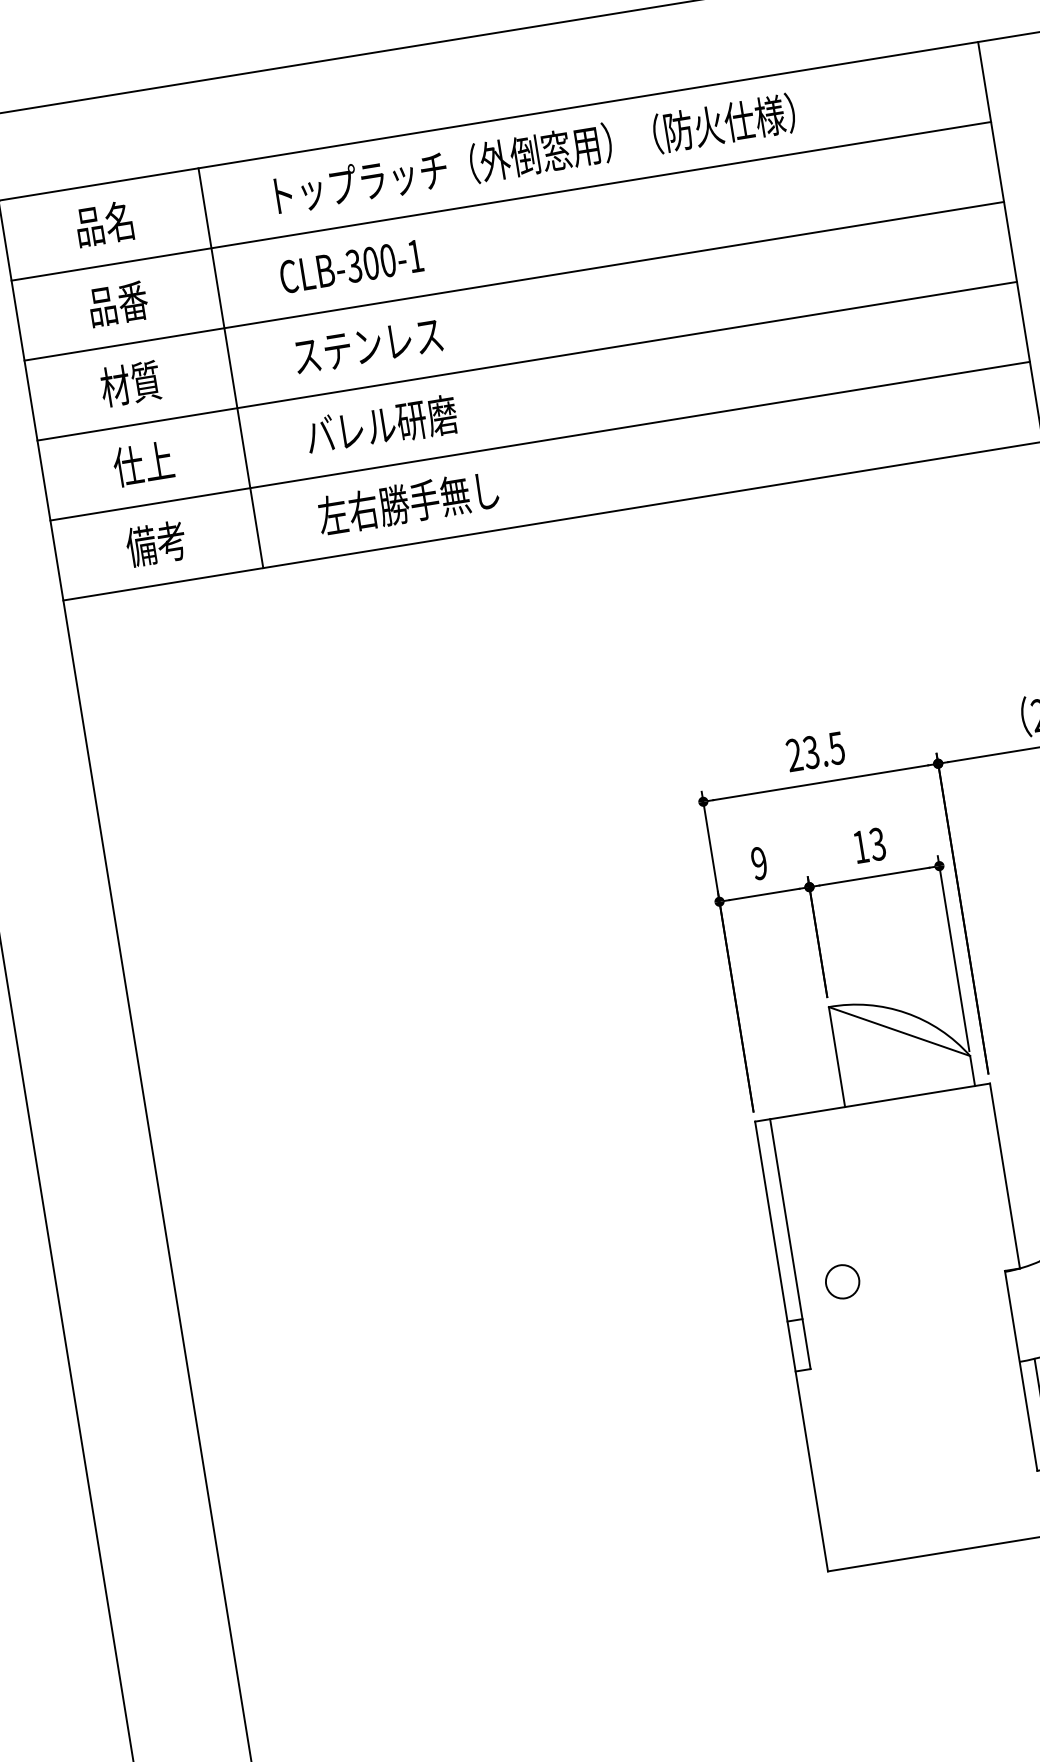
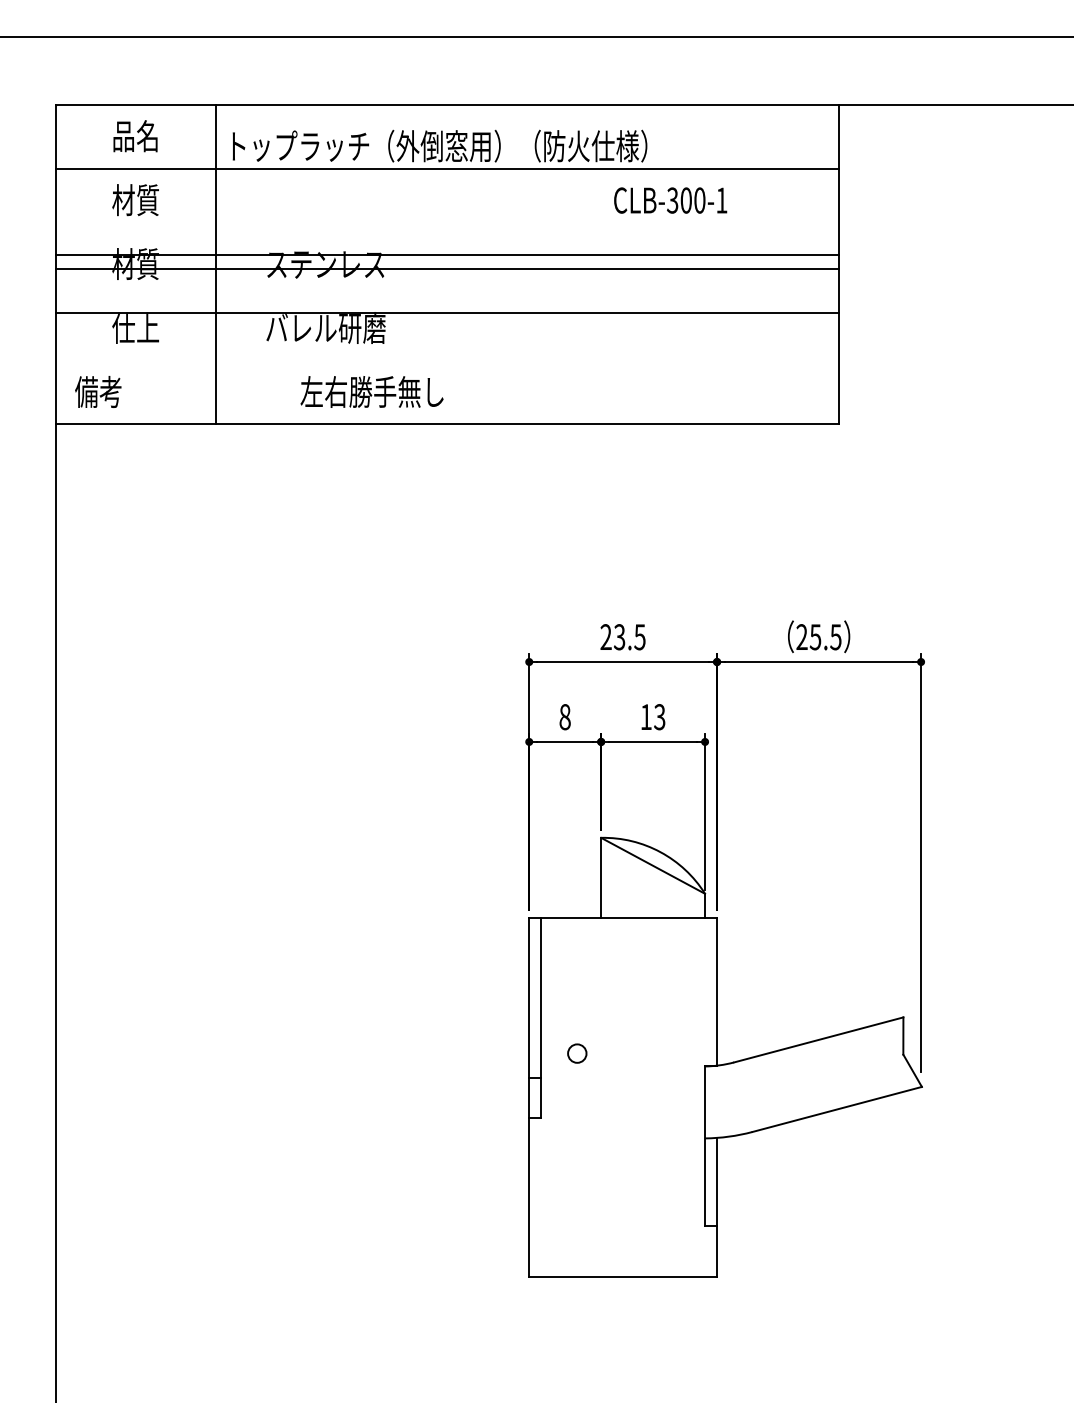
text: (534, 153) -> (439, 145), moved
text: (351, 266) -> (670, 200), moved
line: (514, 281) -> (447, 268), moved
text: (117, 304) -> (135, 200), 品番 -> 材質
line: (527, 361) -> (447, 254), moved
line: (540, 441) -> (447, 313), moved
text: (407, 502) -> (371, 391), moved
text: (156, 543) -> (98, 391), moved
text: (758, 864) -> (564, 717), 9 -> 8
circle: (842, 1281) -> (577, 1053), size x0.7

